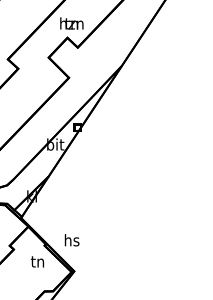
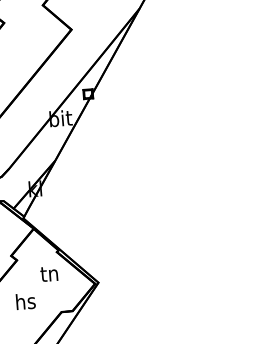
text: (71, 240) -> (25, 301), moved

